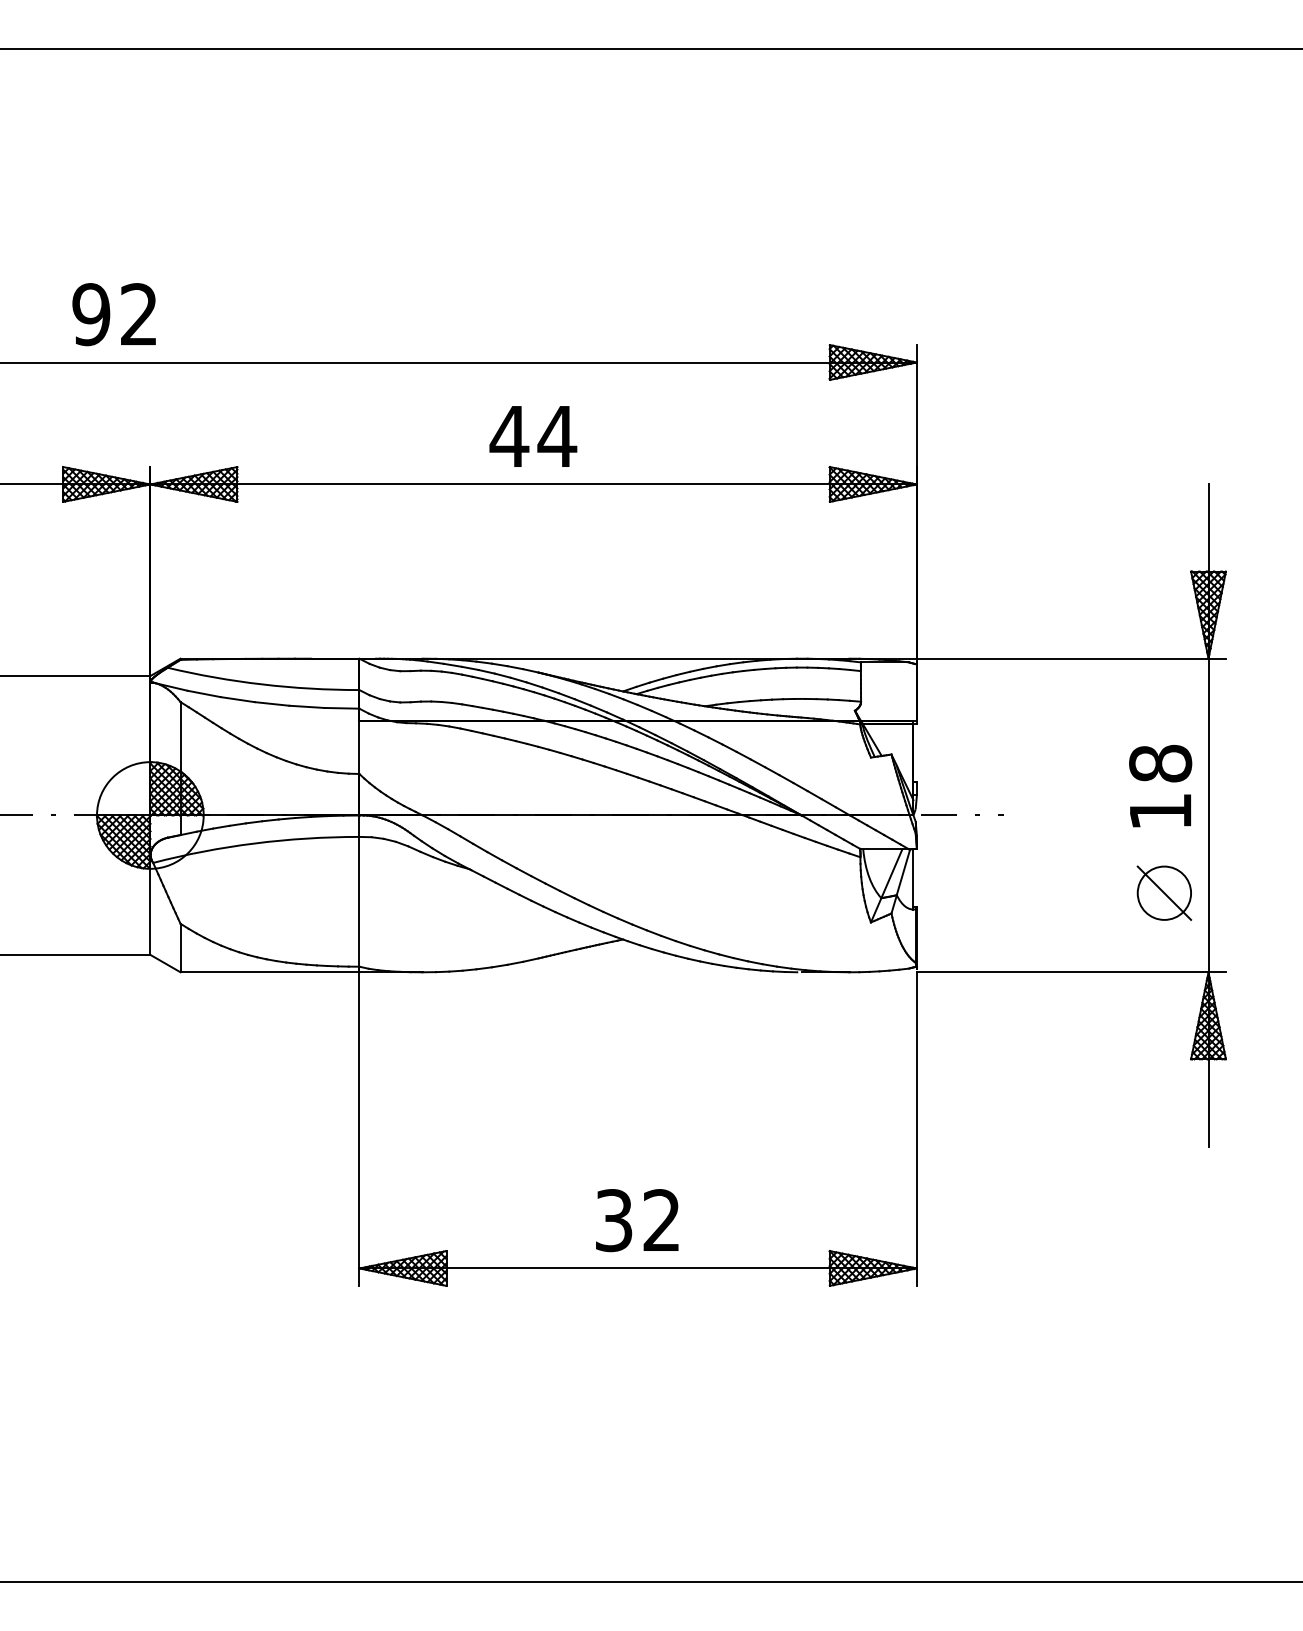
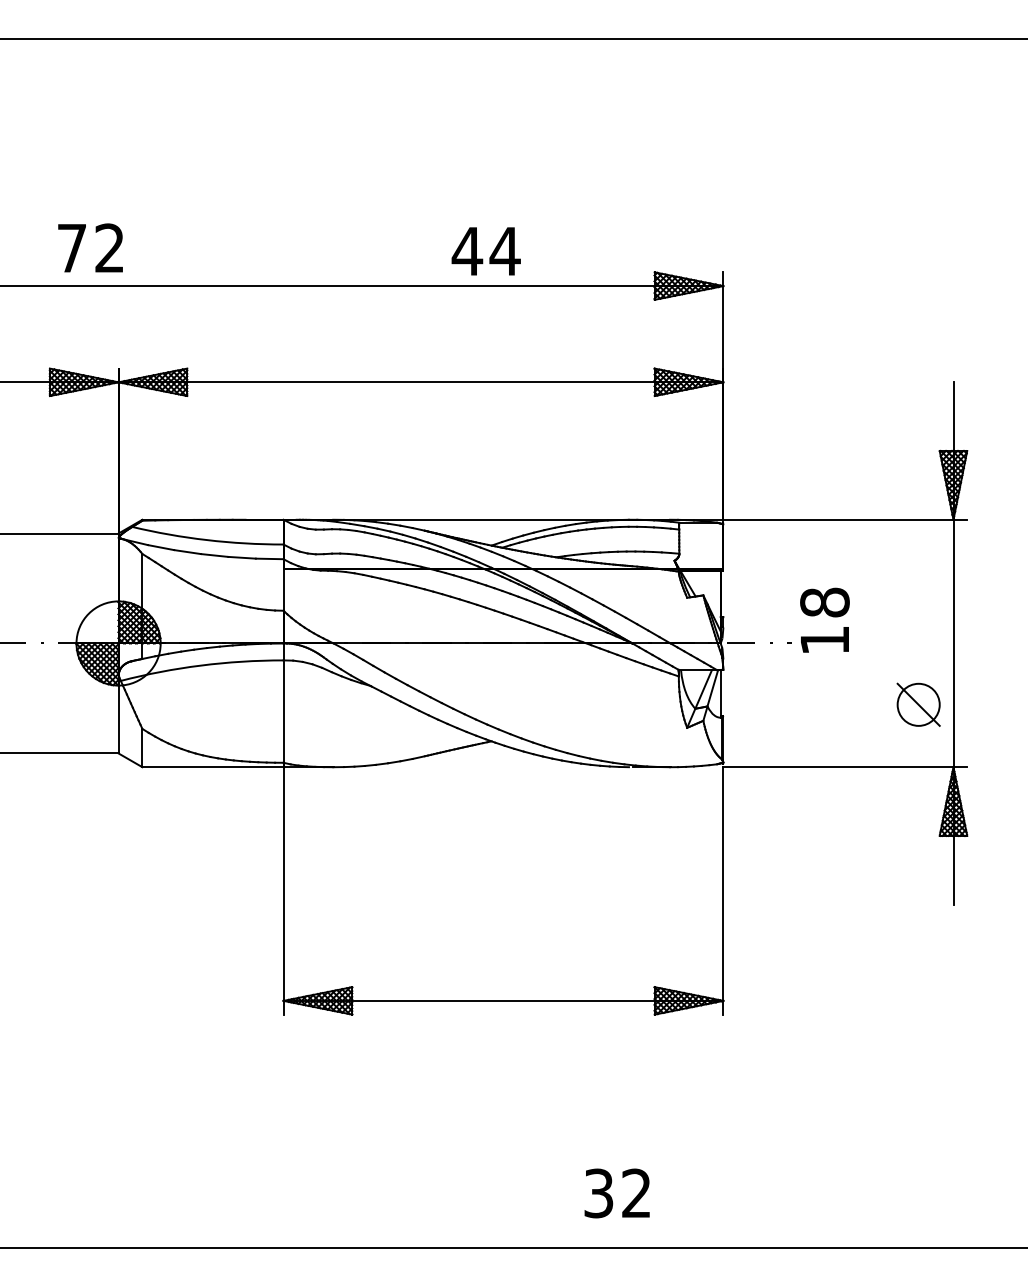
text: (91, 314) -> (72, 248), 92 -> 72
text: (533, 436) -> (486, 251), moved
text: (1160, 785) -> (824, 619), moved
text: (637, 1220) -> (617, 1193), moved

